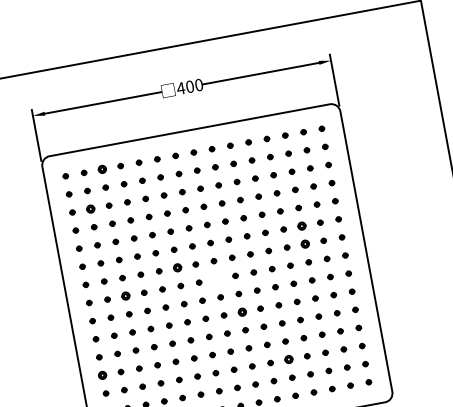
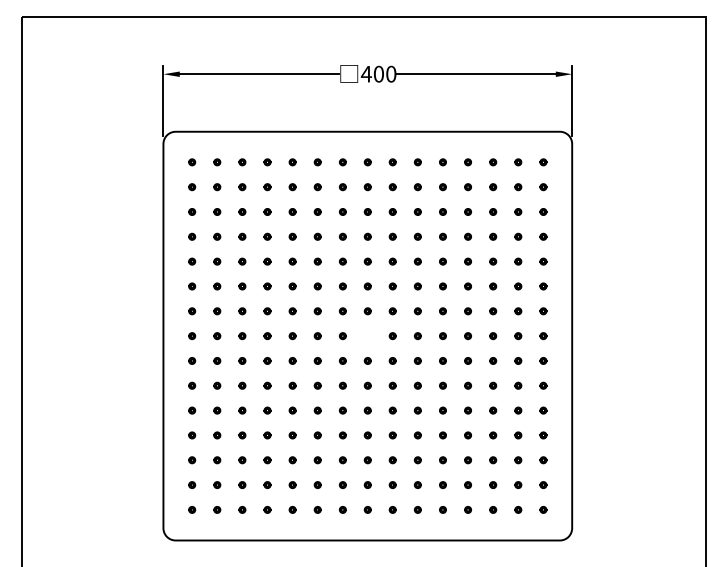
part: (102, 169) -> (242, 162), size x0.62
part: (90, 208) -> (217, 211), size x0.62
part: (302, 226) -> (493, 286), size x0.62
part: (305, 244) -> (493, 311), size x0.62
part: (177, 268) -> (317, 311), size x0.62
part: (126, 296) -> (242, 336), size x0.62
part: (242, 311) -> (392, 385), size x0.62
part: (288, 359) -> (442, 460), size x0.62
part: (102, 375) -> (192, 435), size x0.62

